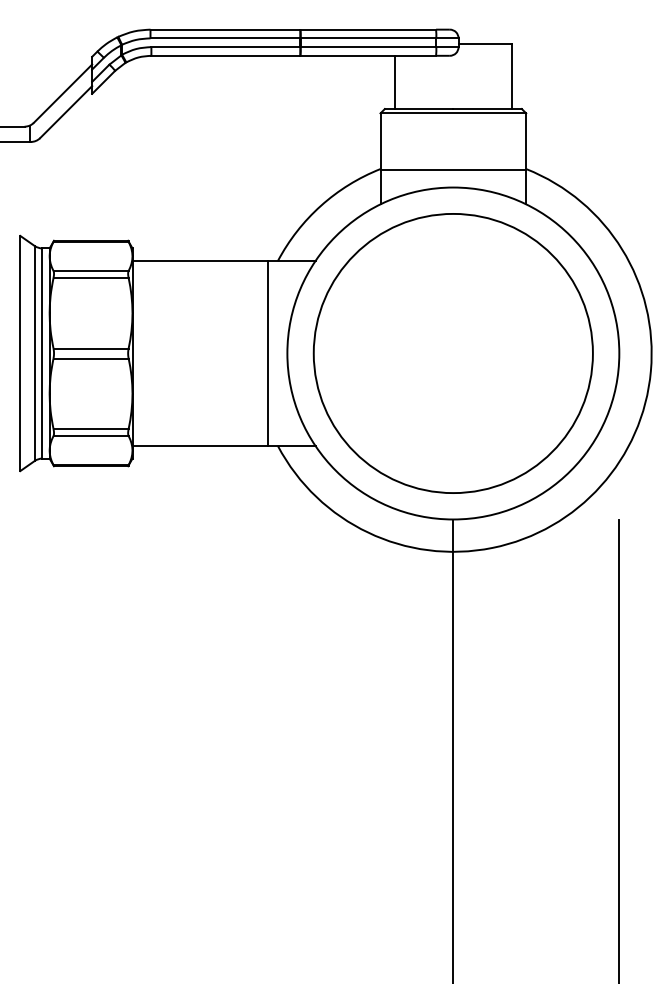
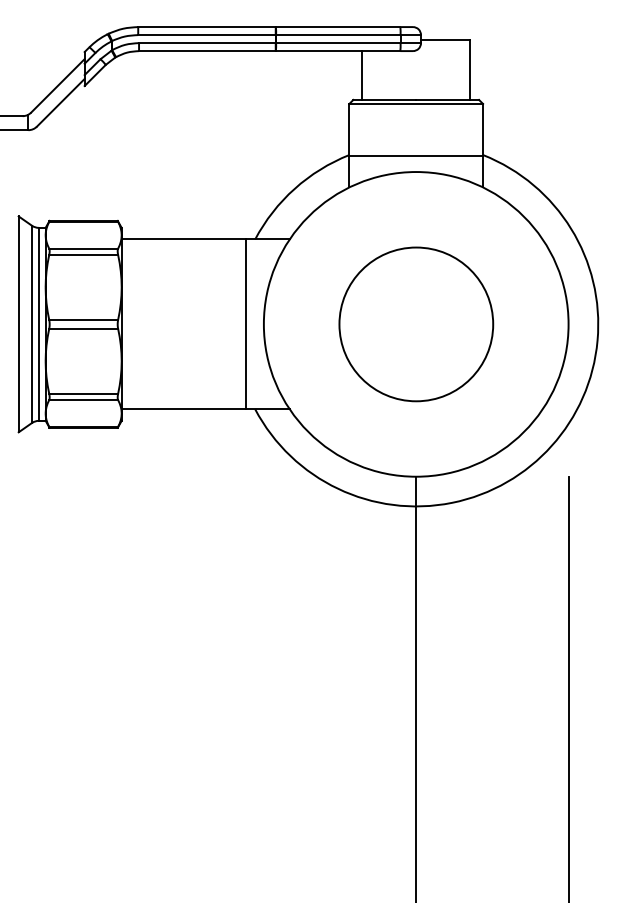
circle: (453, 353) -> (416, 324), size x0.6

